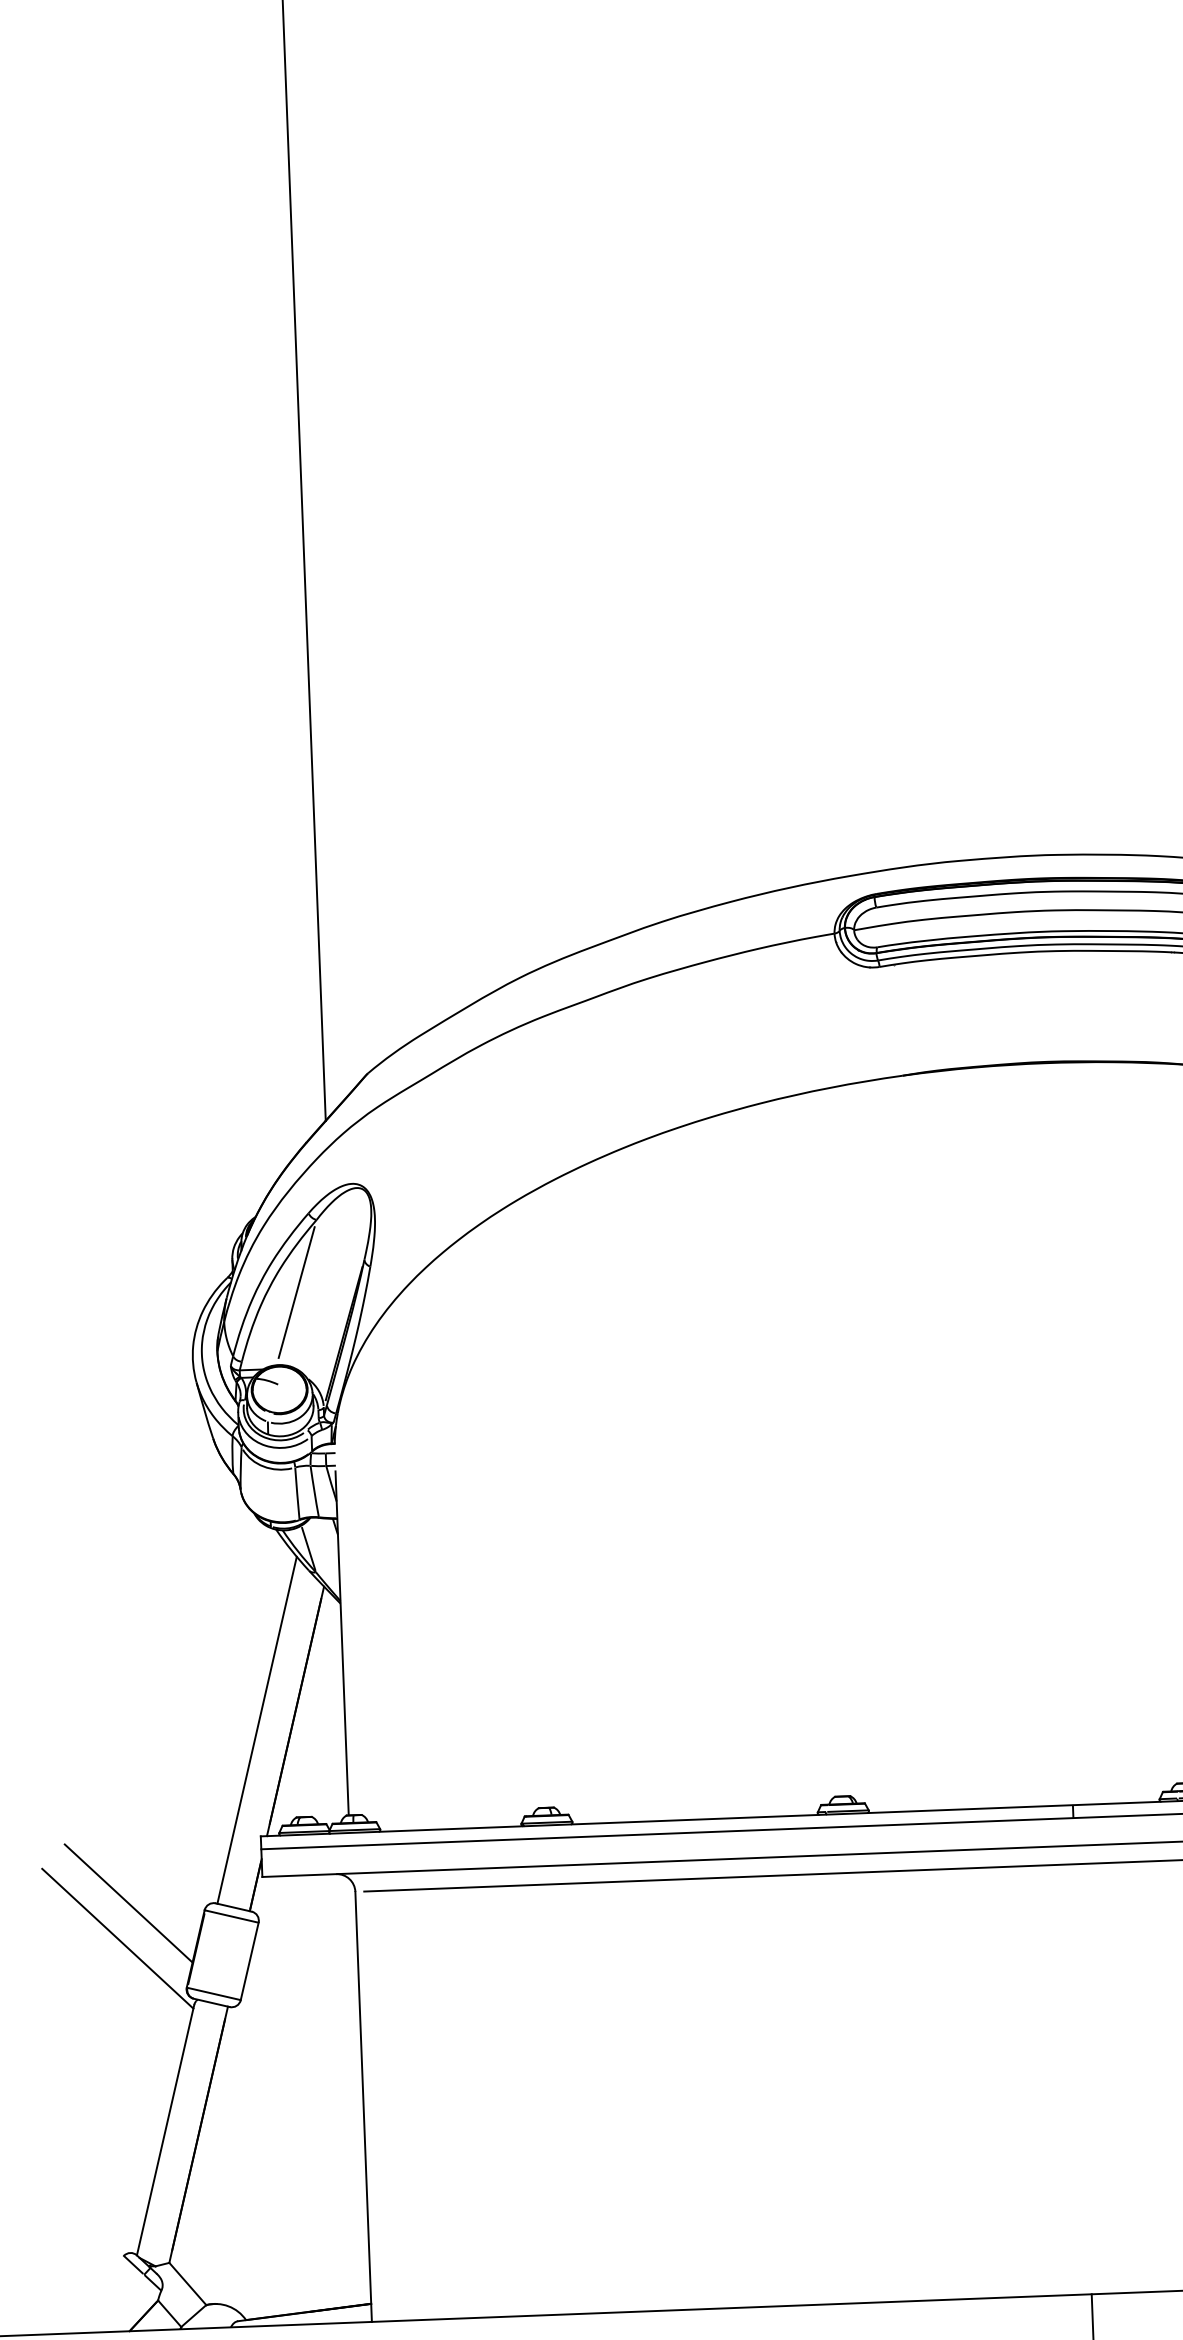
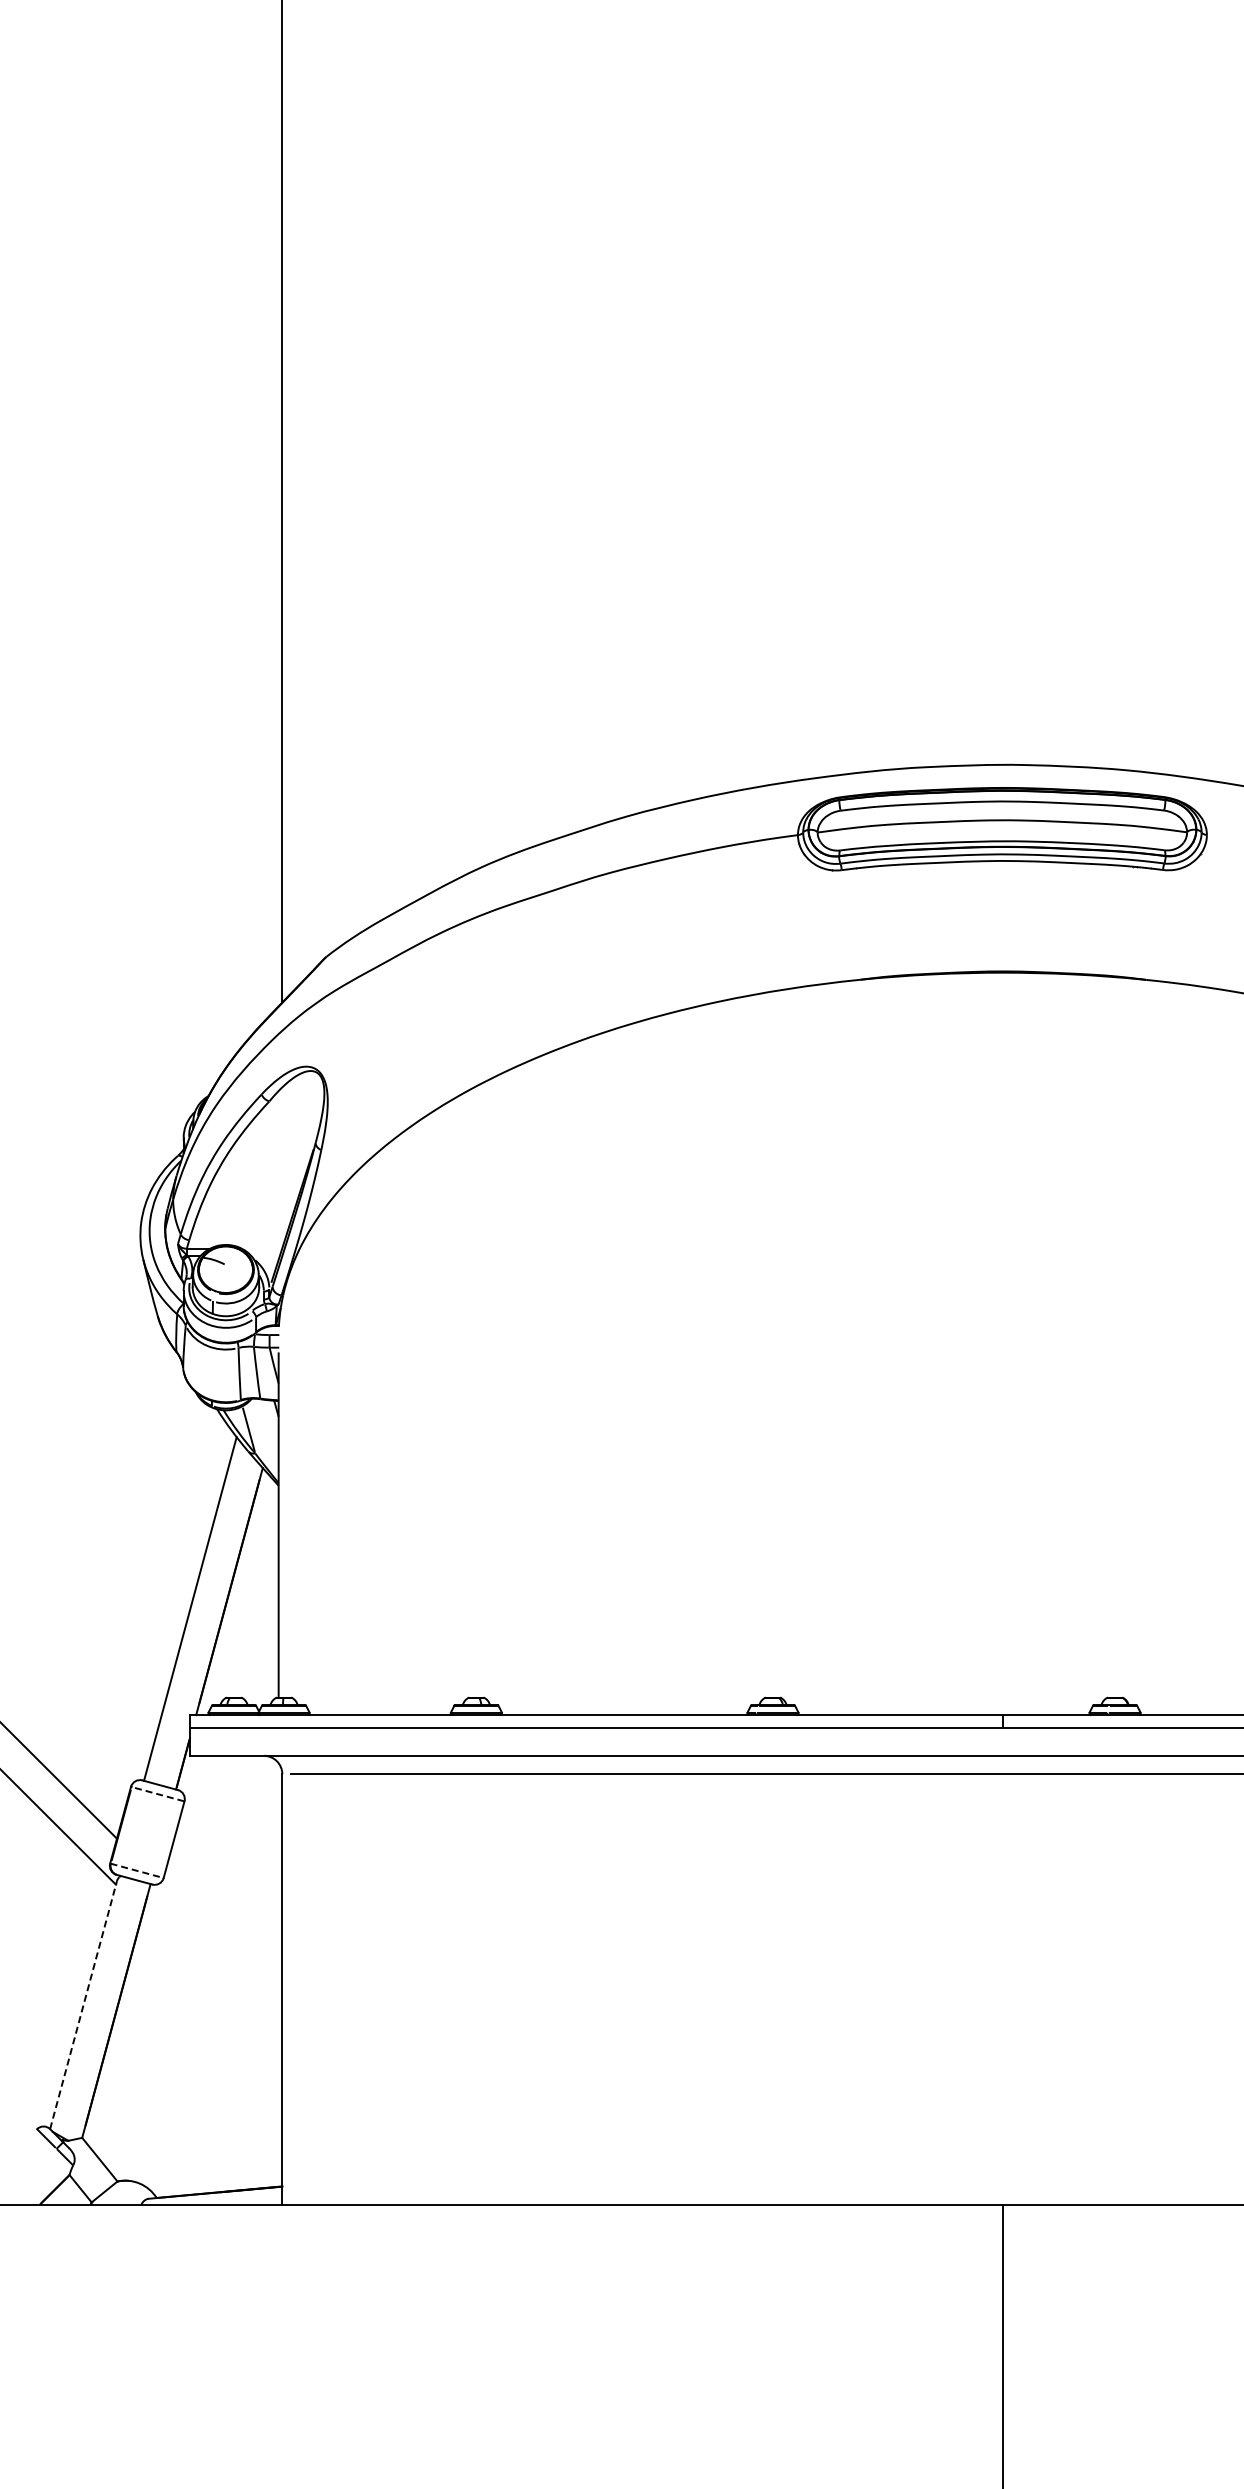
line: (296, 1291) -> (246, 1172), removed
line: (232, 1916) -> (158, 1794), solid -> dashed
line: (214, 1993) -> (137, 1870), solid -> dashed
line: (165, 2129) -> (83, 2004), solid -> dashed

